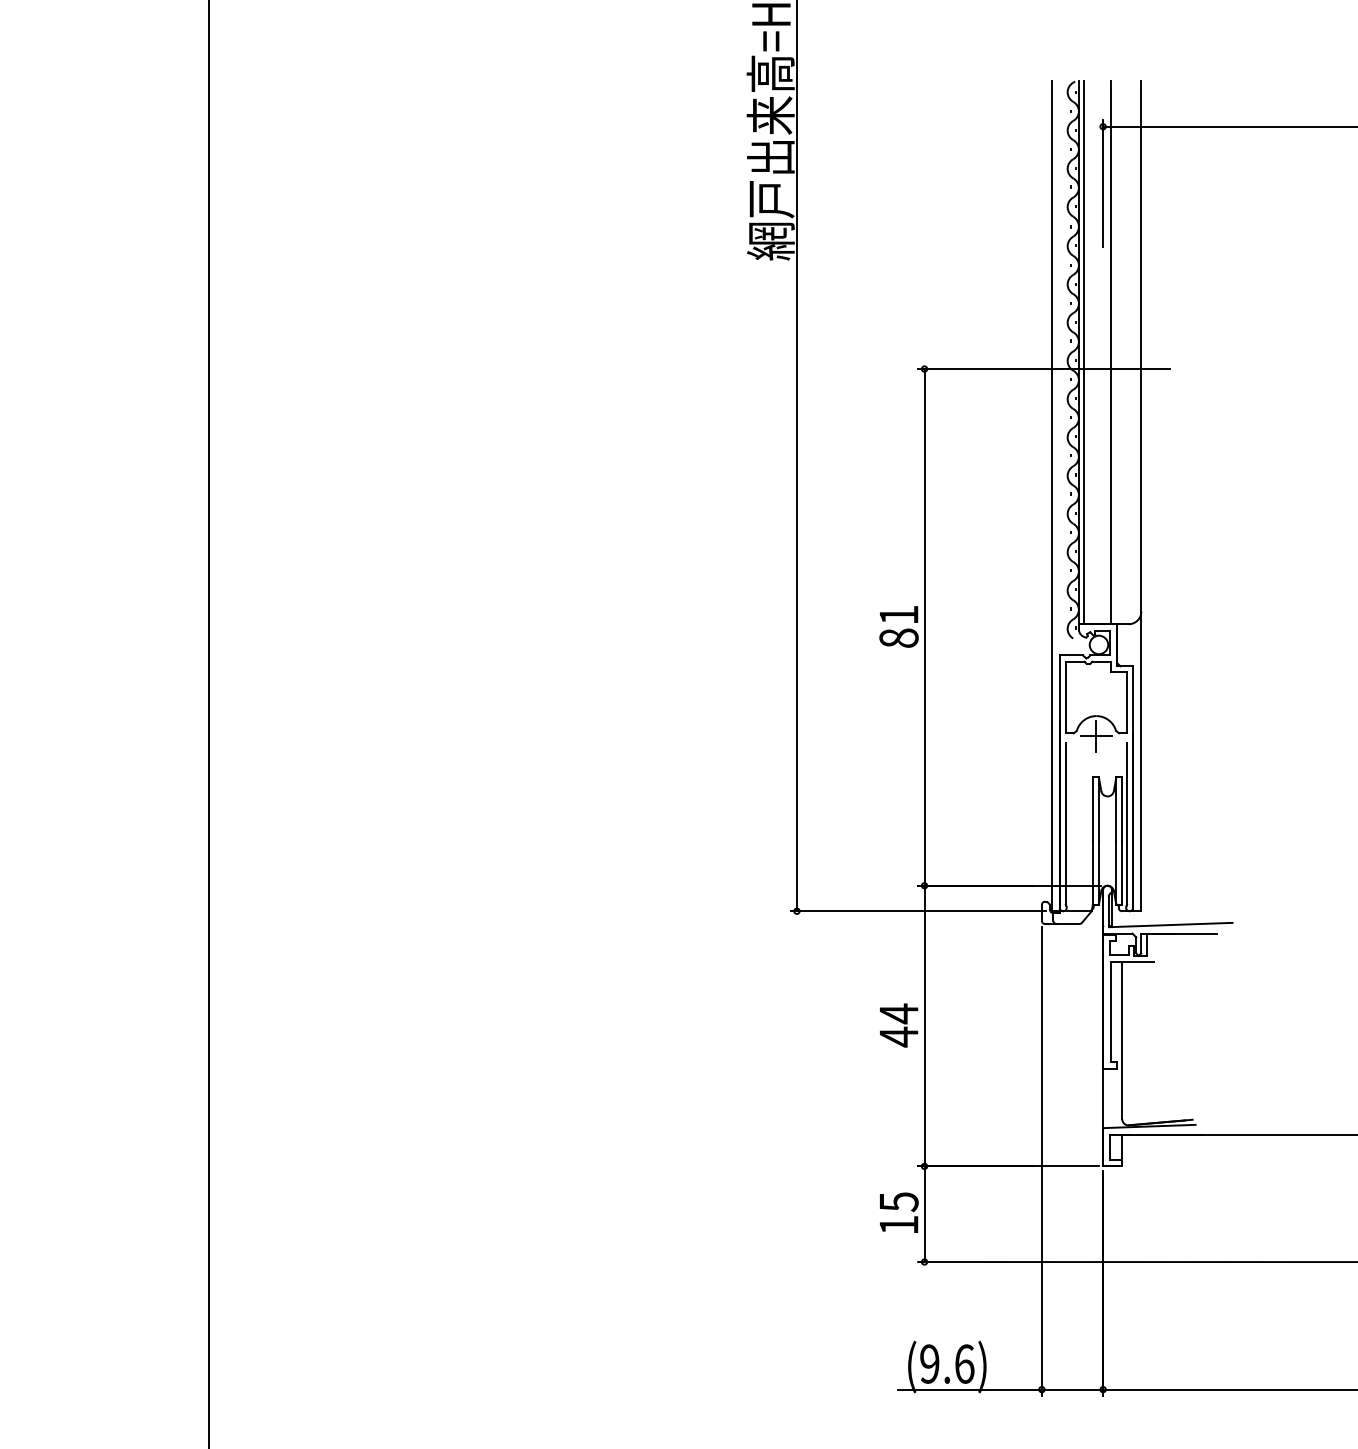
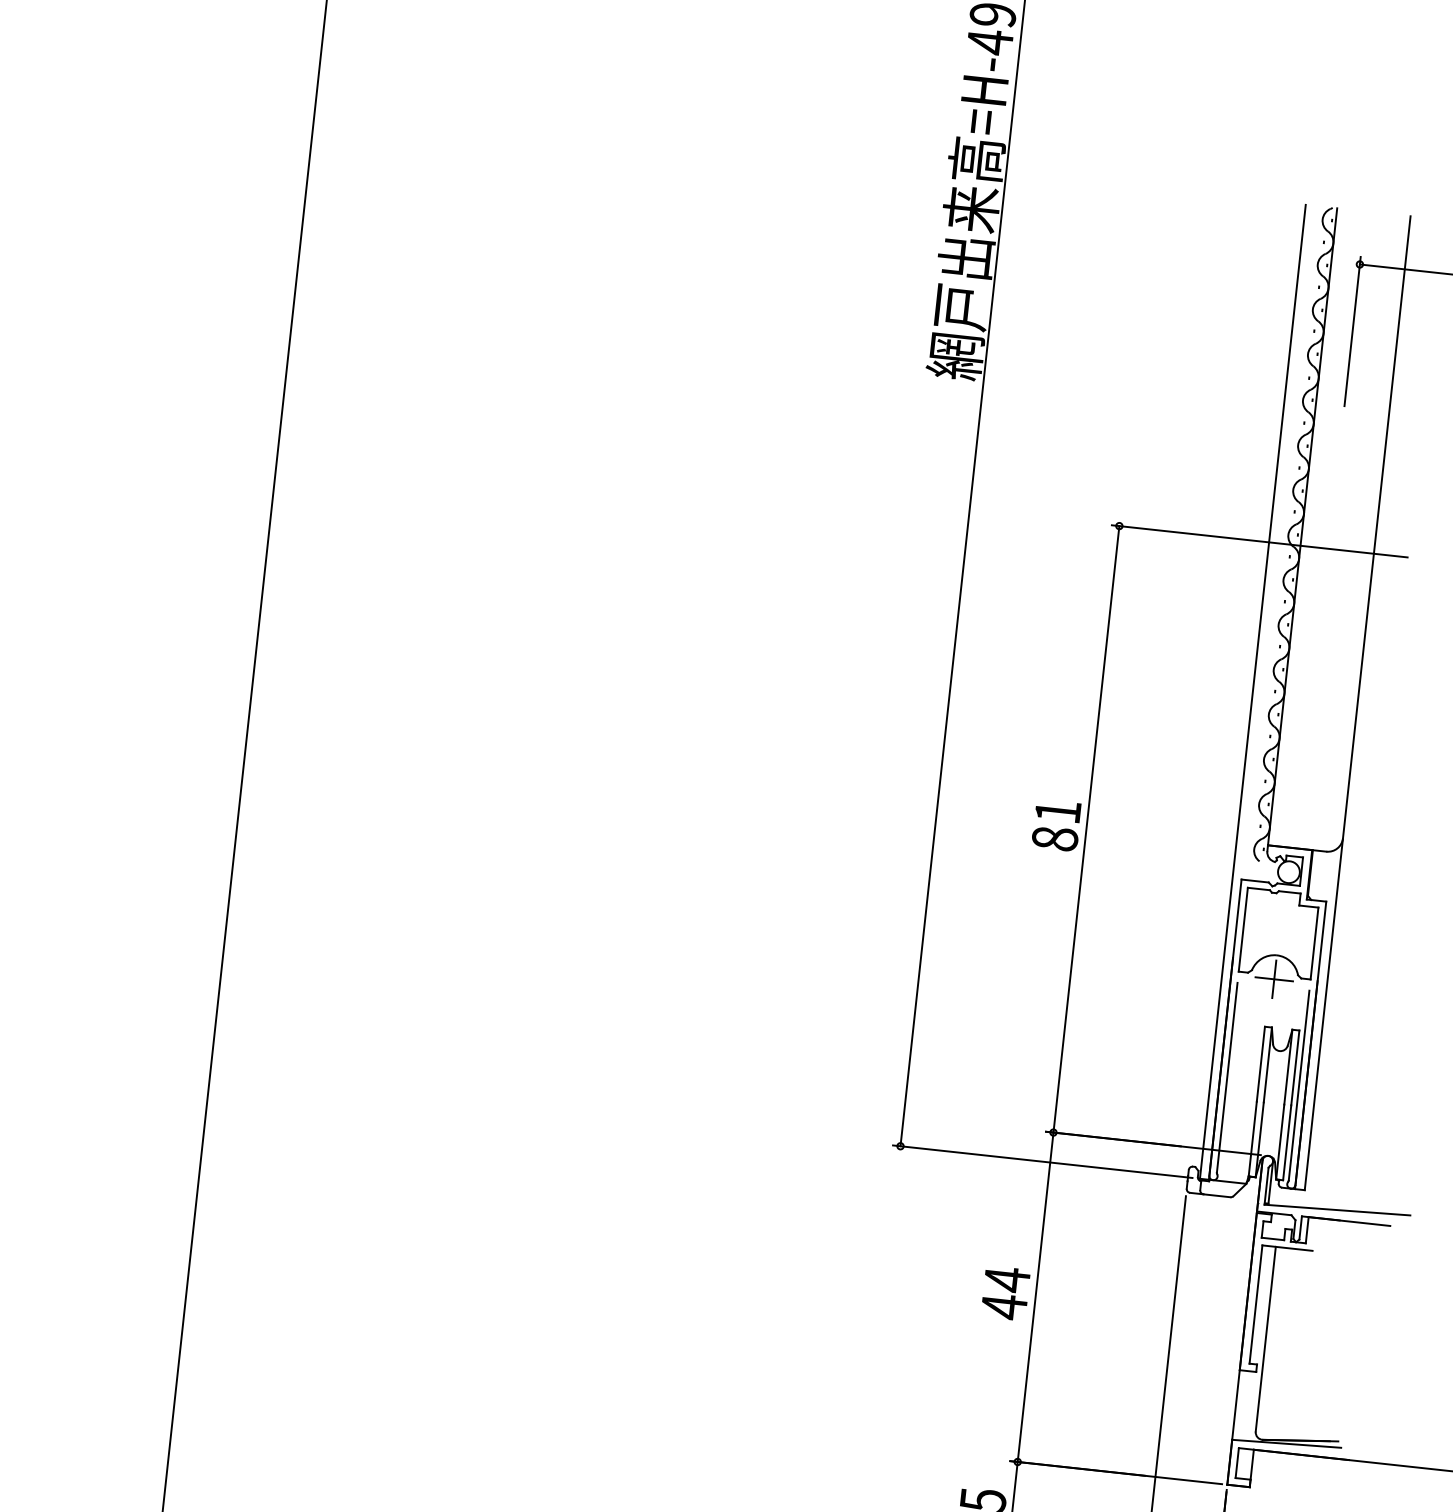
line: (1084, 352) -> (1309, 527), removed
line: (1110, 352) -> (1339, 530), removed

